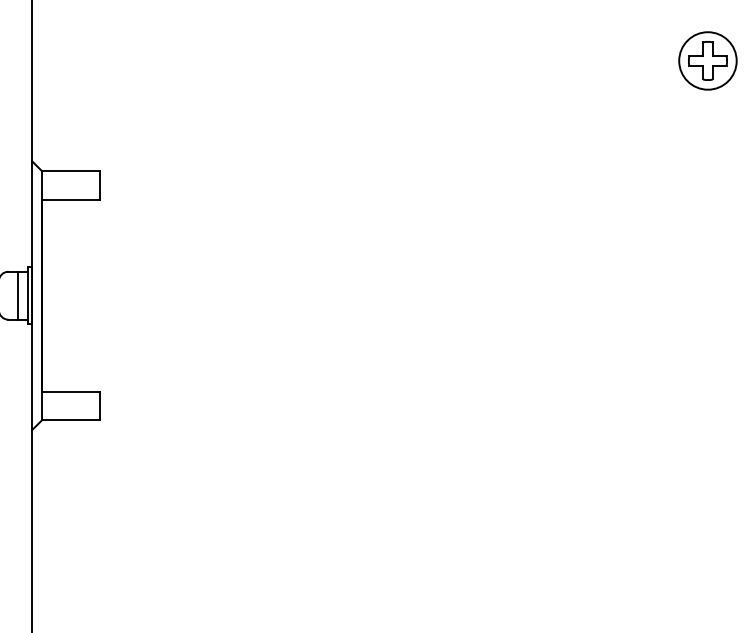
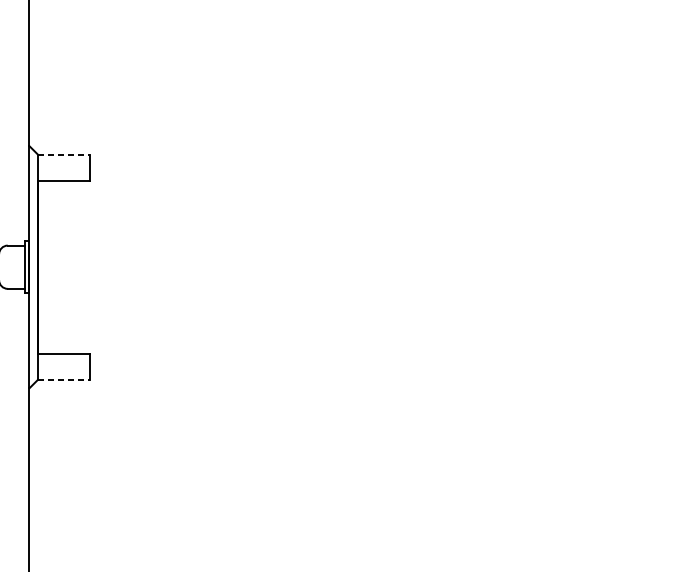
part: (707, 60) -> (639, 54), removed
line: (70, 171) -> (63, 155), solid -> dashed
line: (18, 295) -> (16, 267), removed
line: (70, 420) -> (63, 379), solid -> dashed

